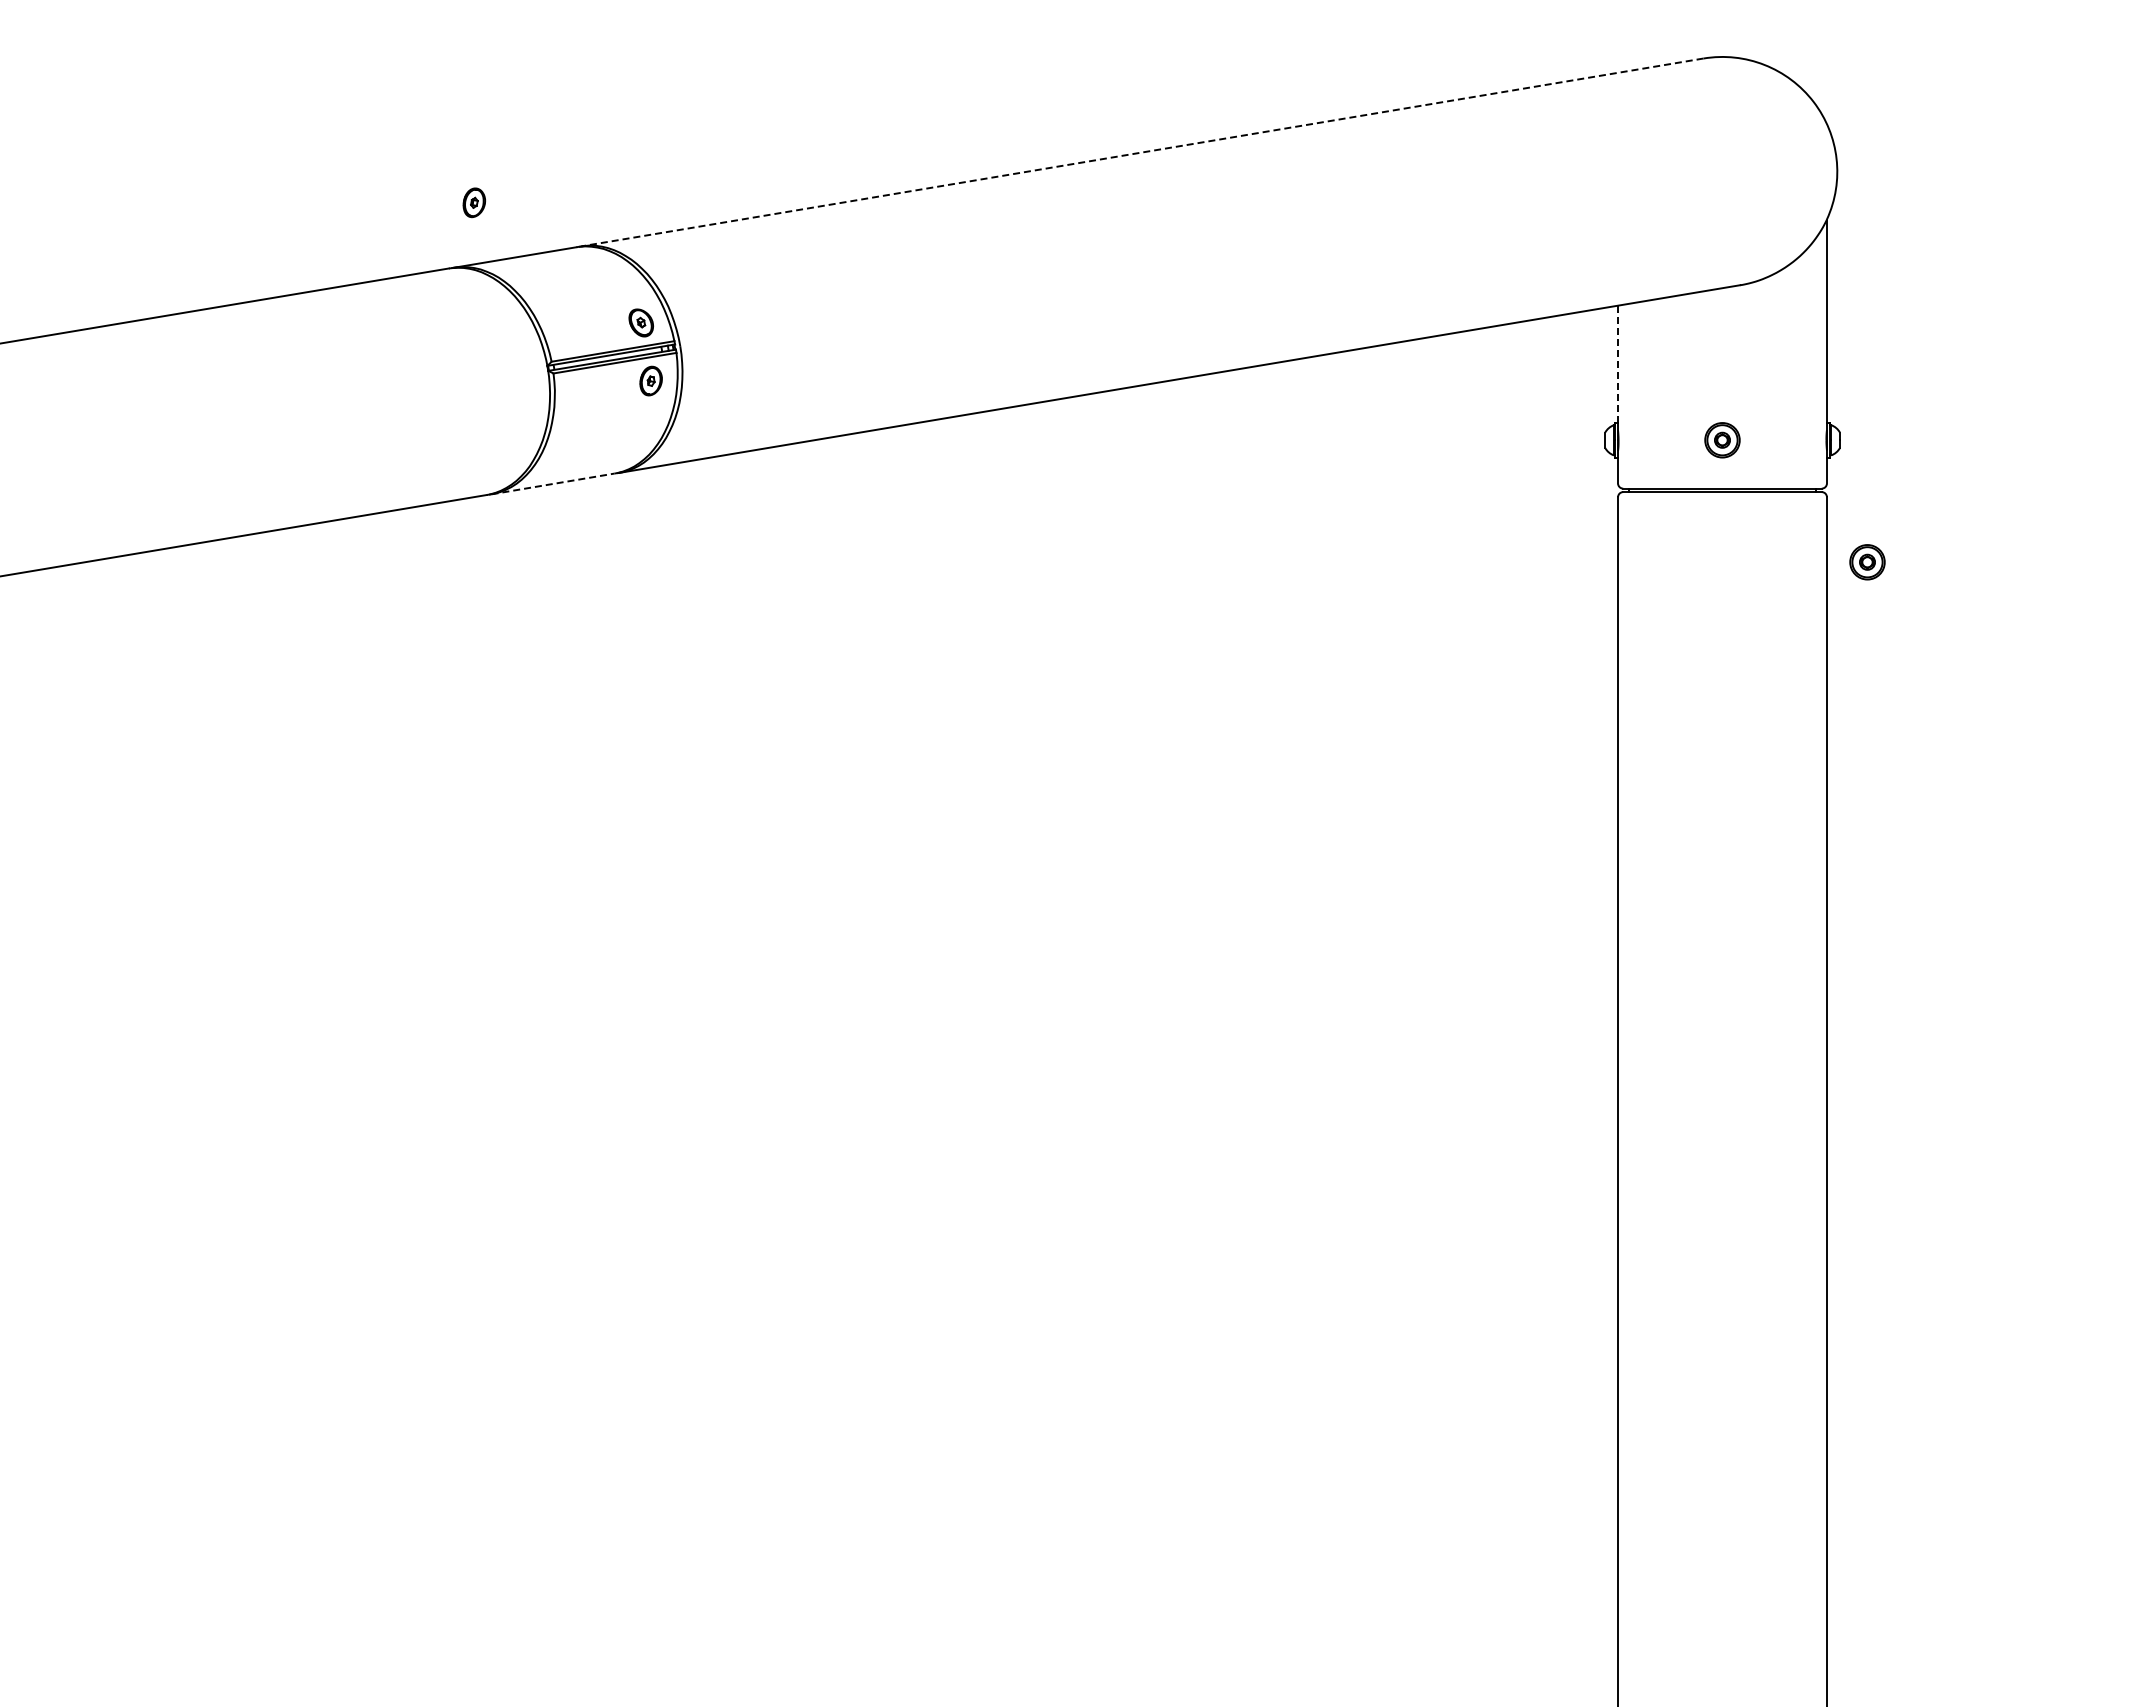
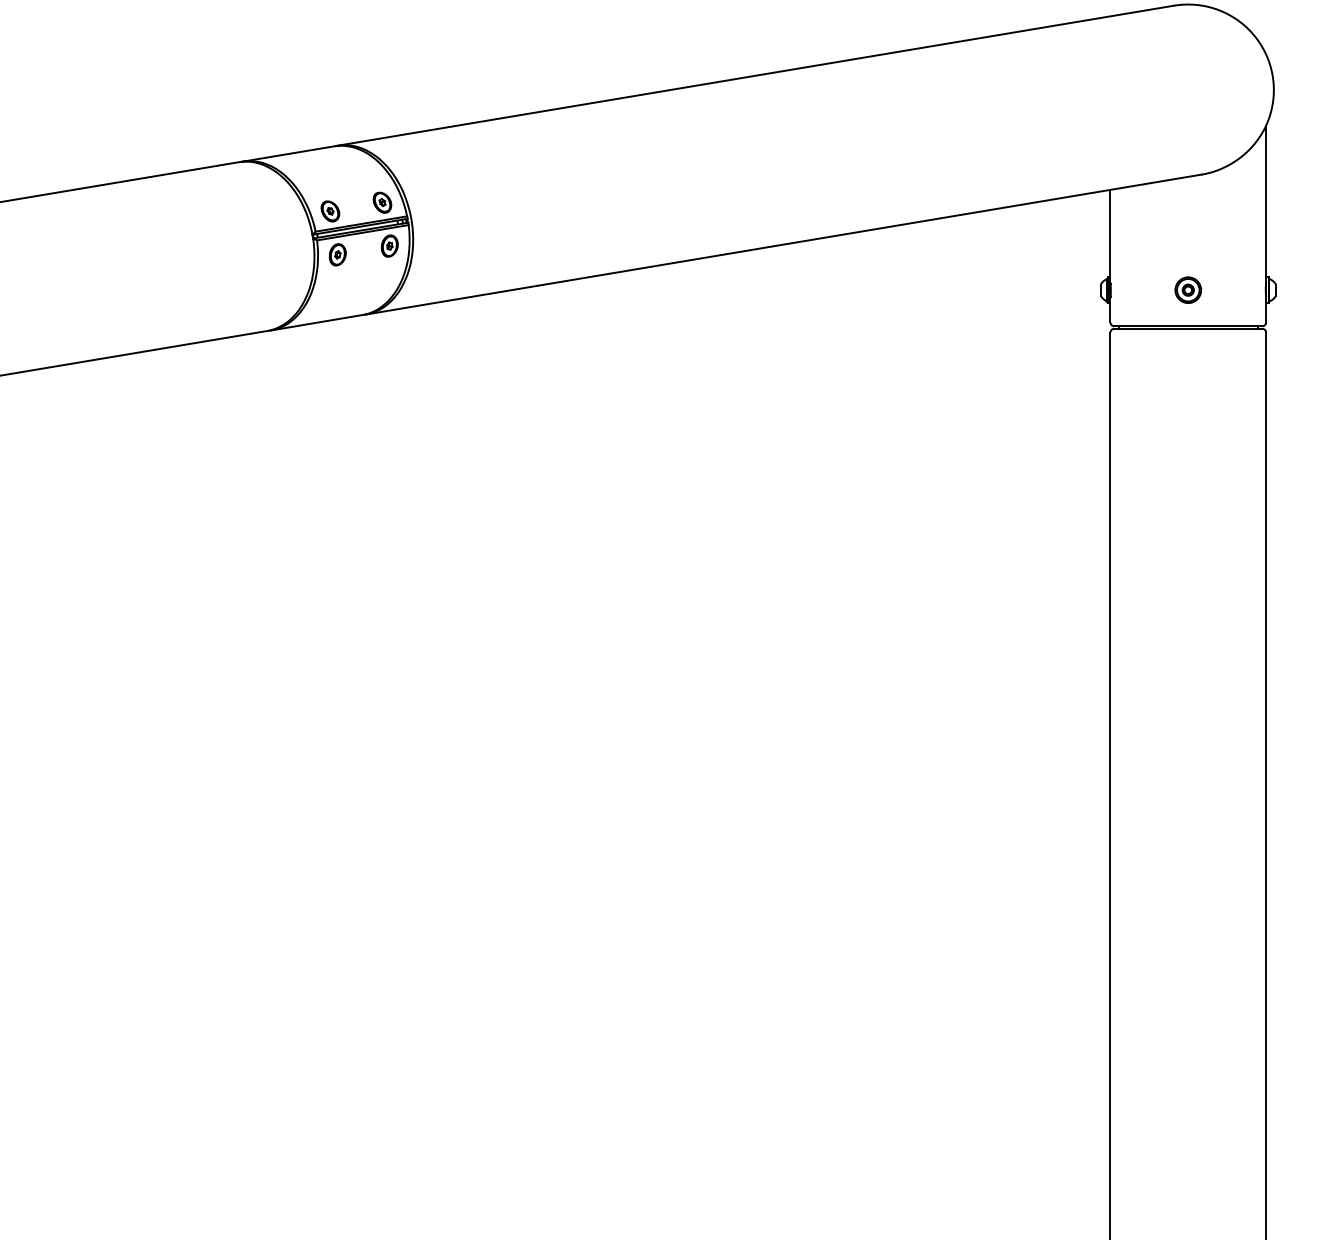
line: (1142, 152) -> (756, 75), dashed -> solid
part: (474, 202) -> (337, 254), moved
part: (571, 334) -> (330, 211), added
line: (1618, 364) -> (1110, 233), dashed -> solid
line: (553, 483) -> (317, 322), dashed -> solid
part: (1867, 562) -> (1296, 381), removed

